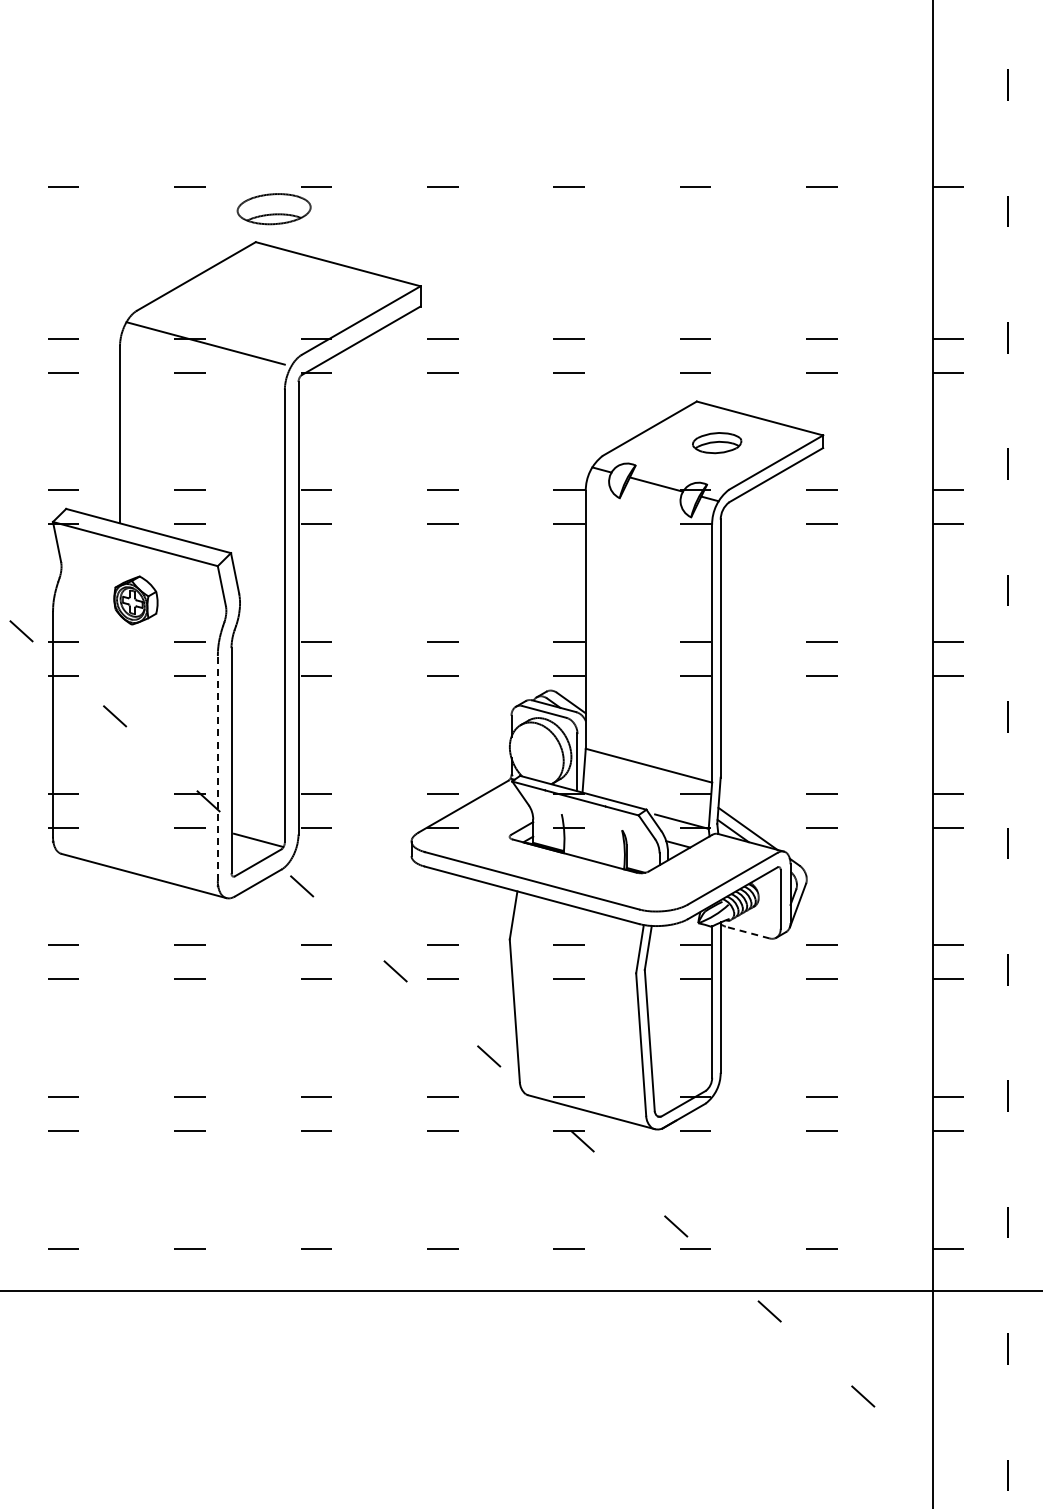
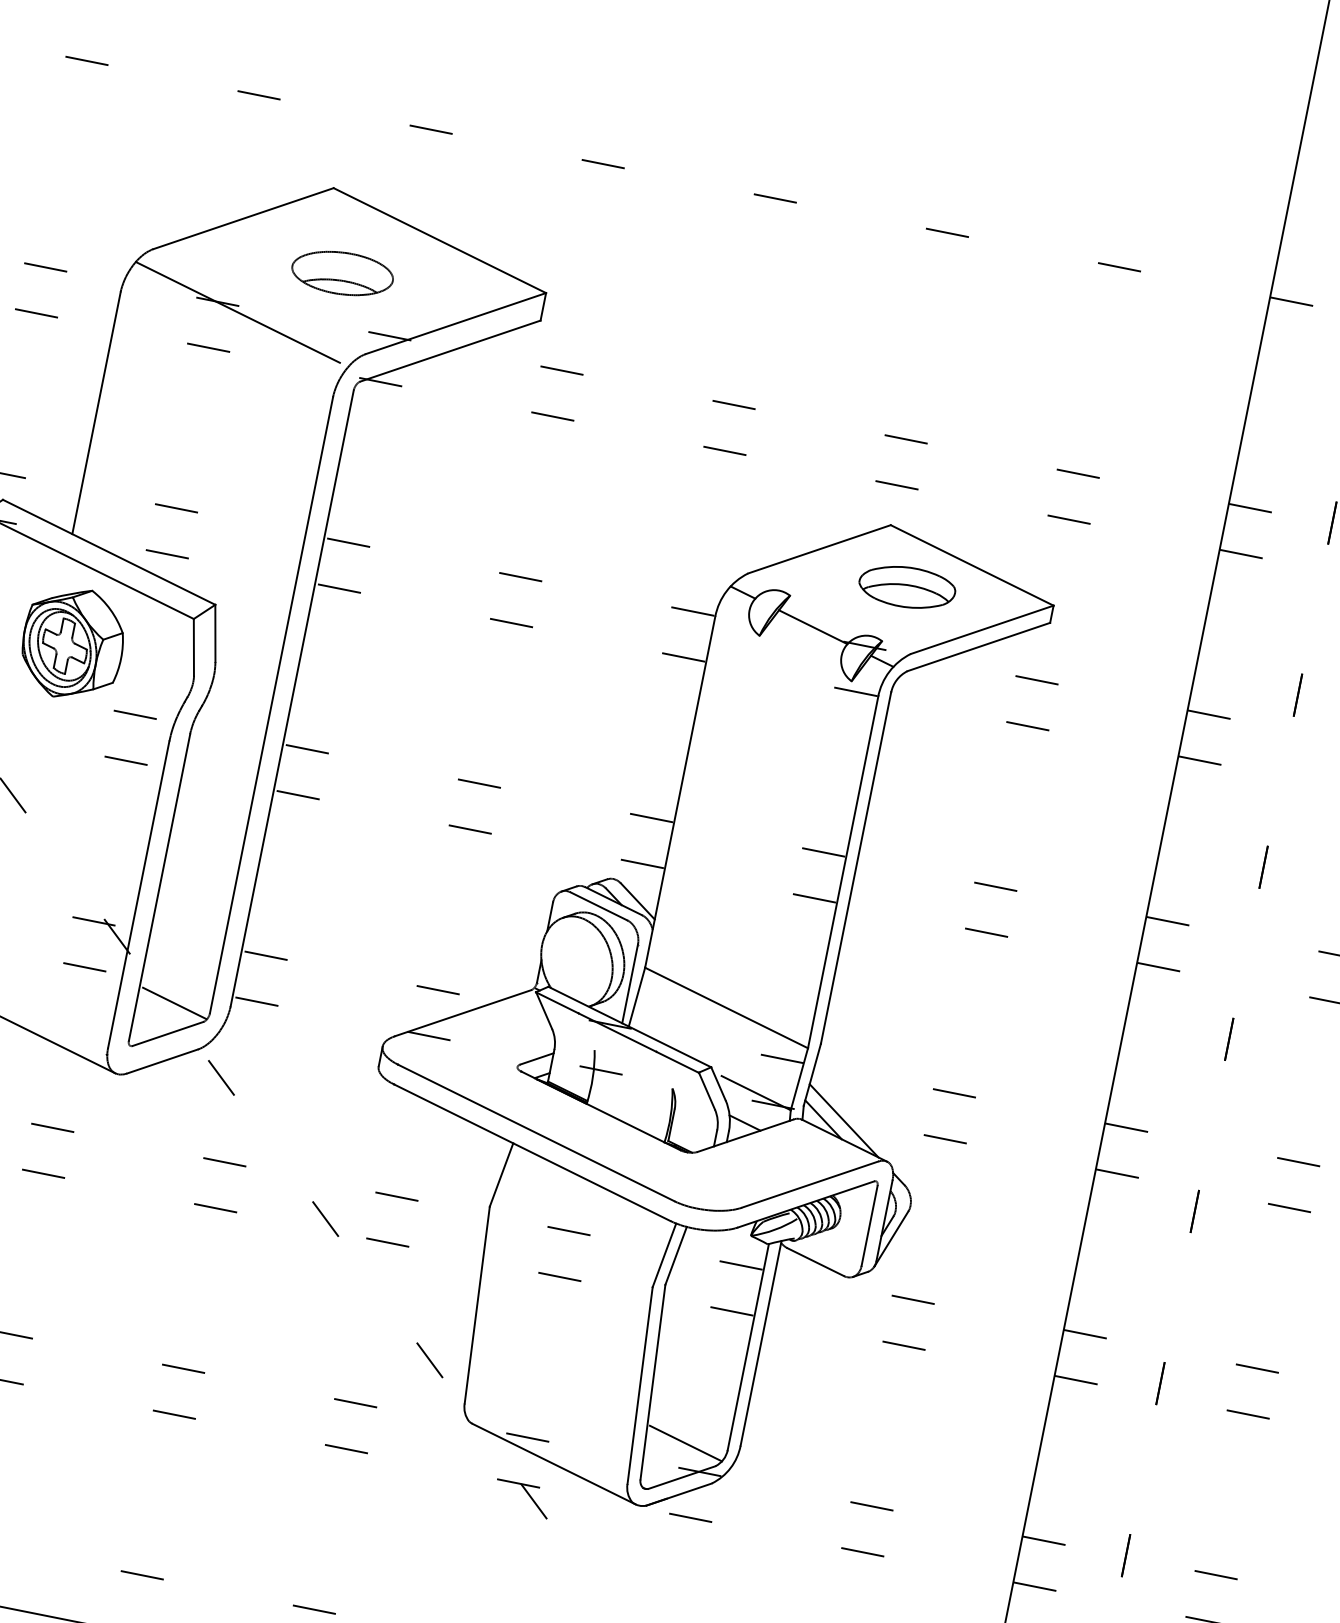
part: (273, 209) -> (341, 273), moved
part: (716, 442) -> (906, 586), size x1.43
part: (135, 600) -> (72, 643), size x1.67
line: (217, 768) -> (138, 894), dashed -> solid
line: (747, 932) -> (815, 1261), dashed -> solid
line: (681, 1078) -> (685, 1442), added

